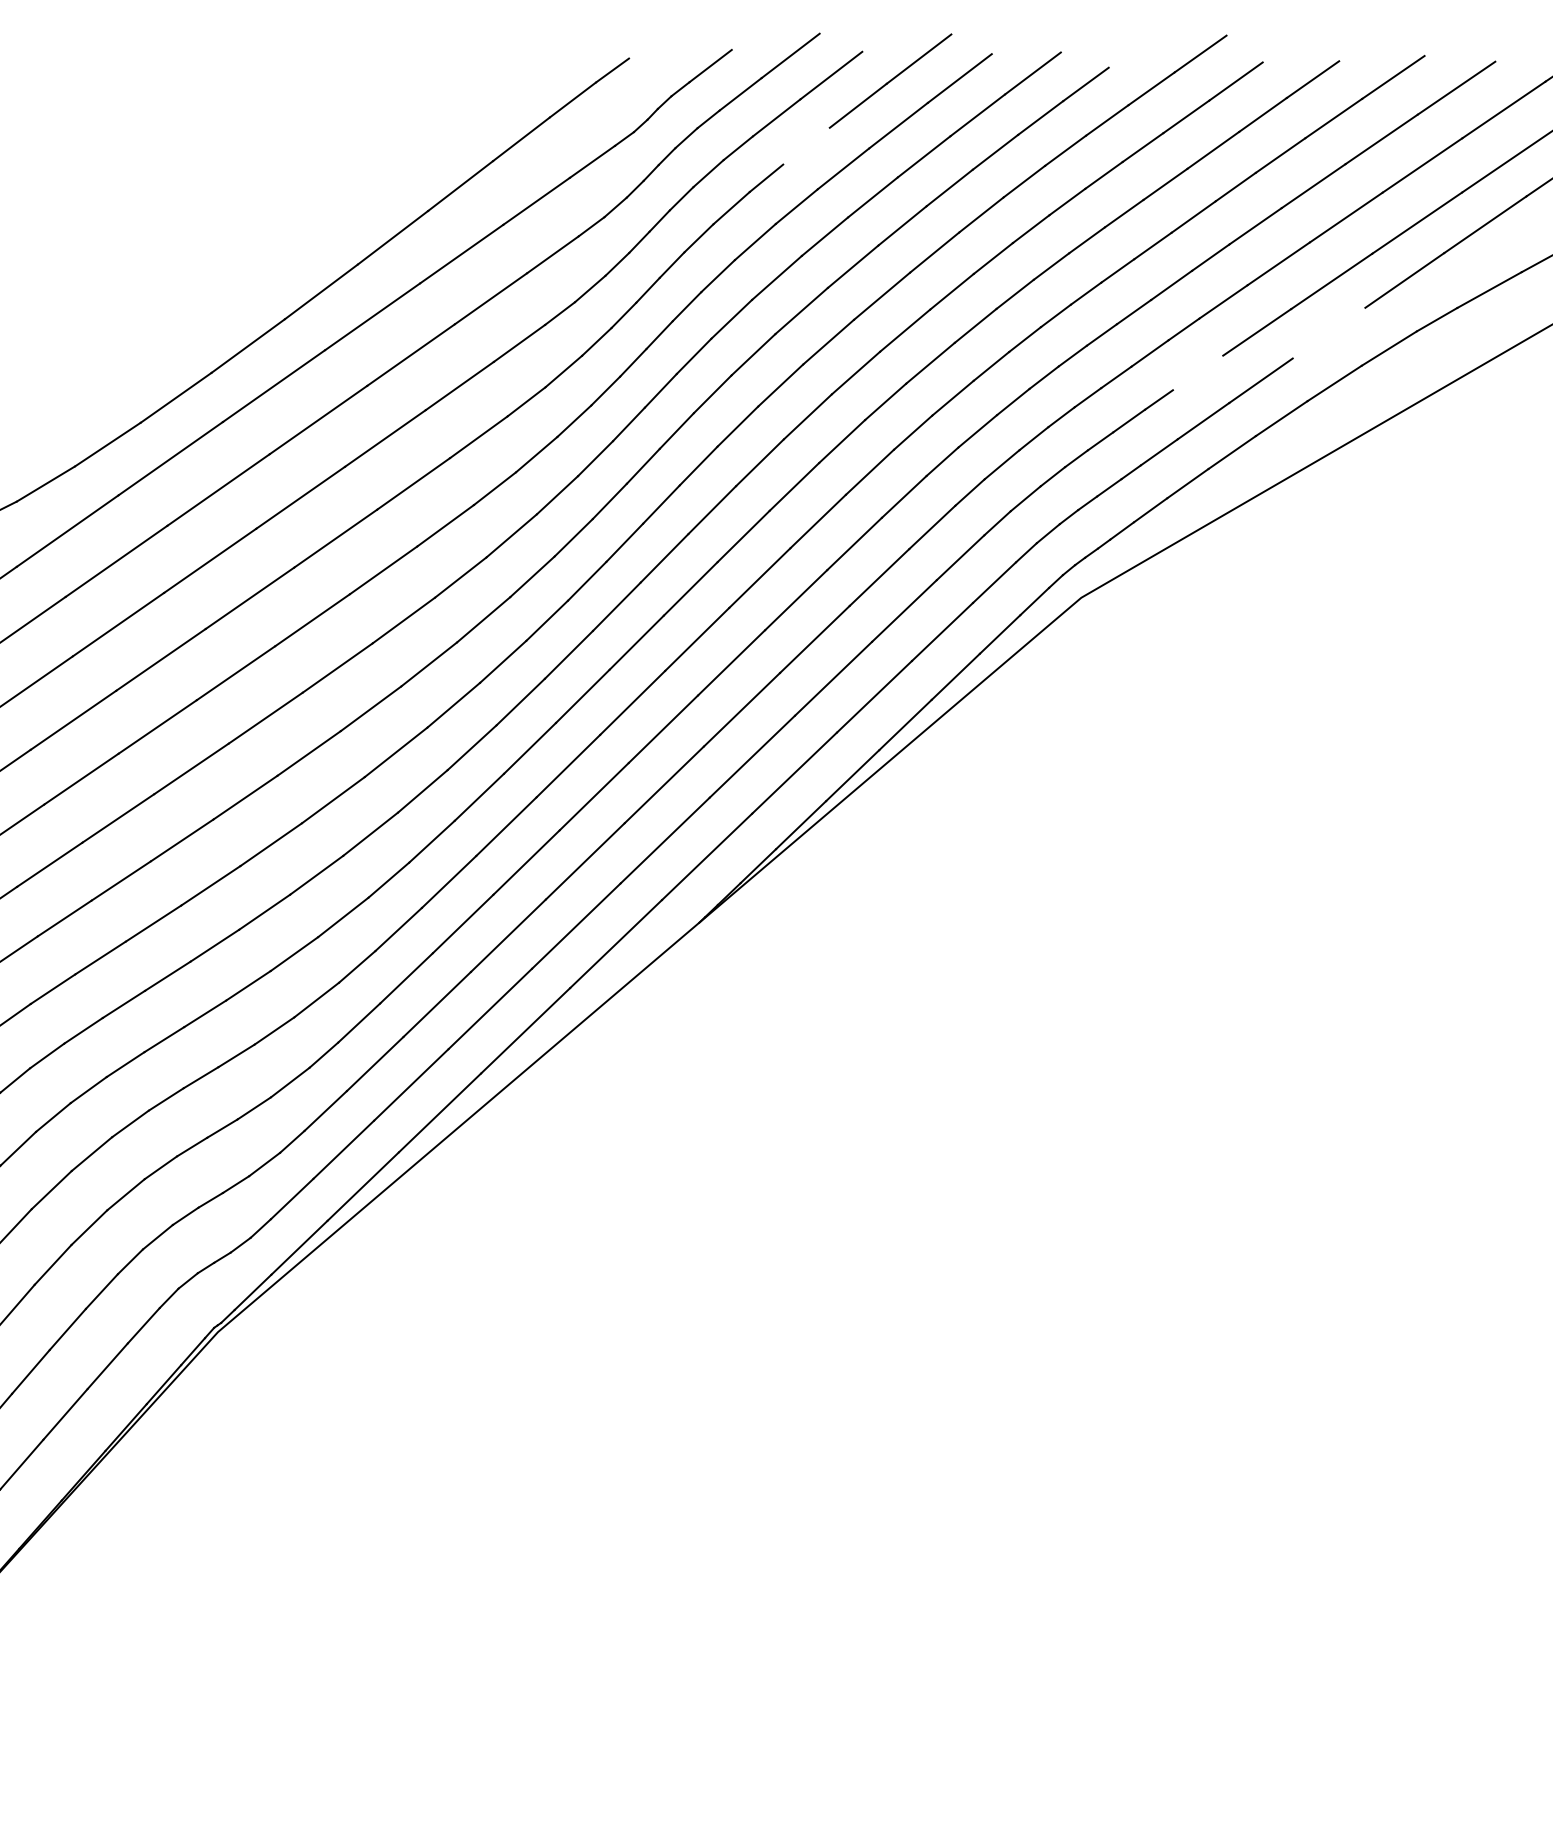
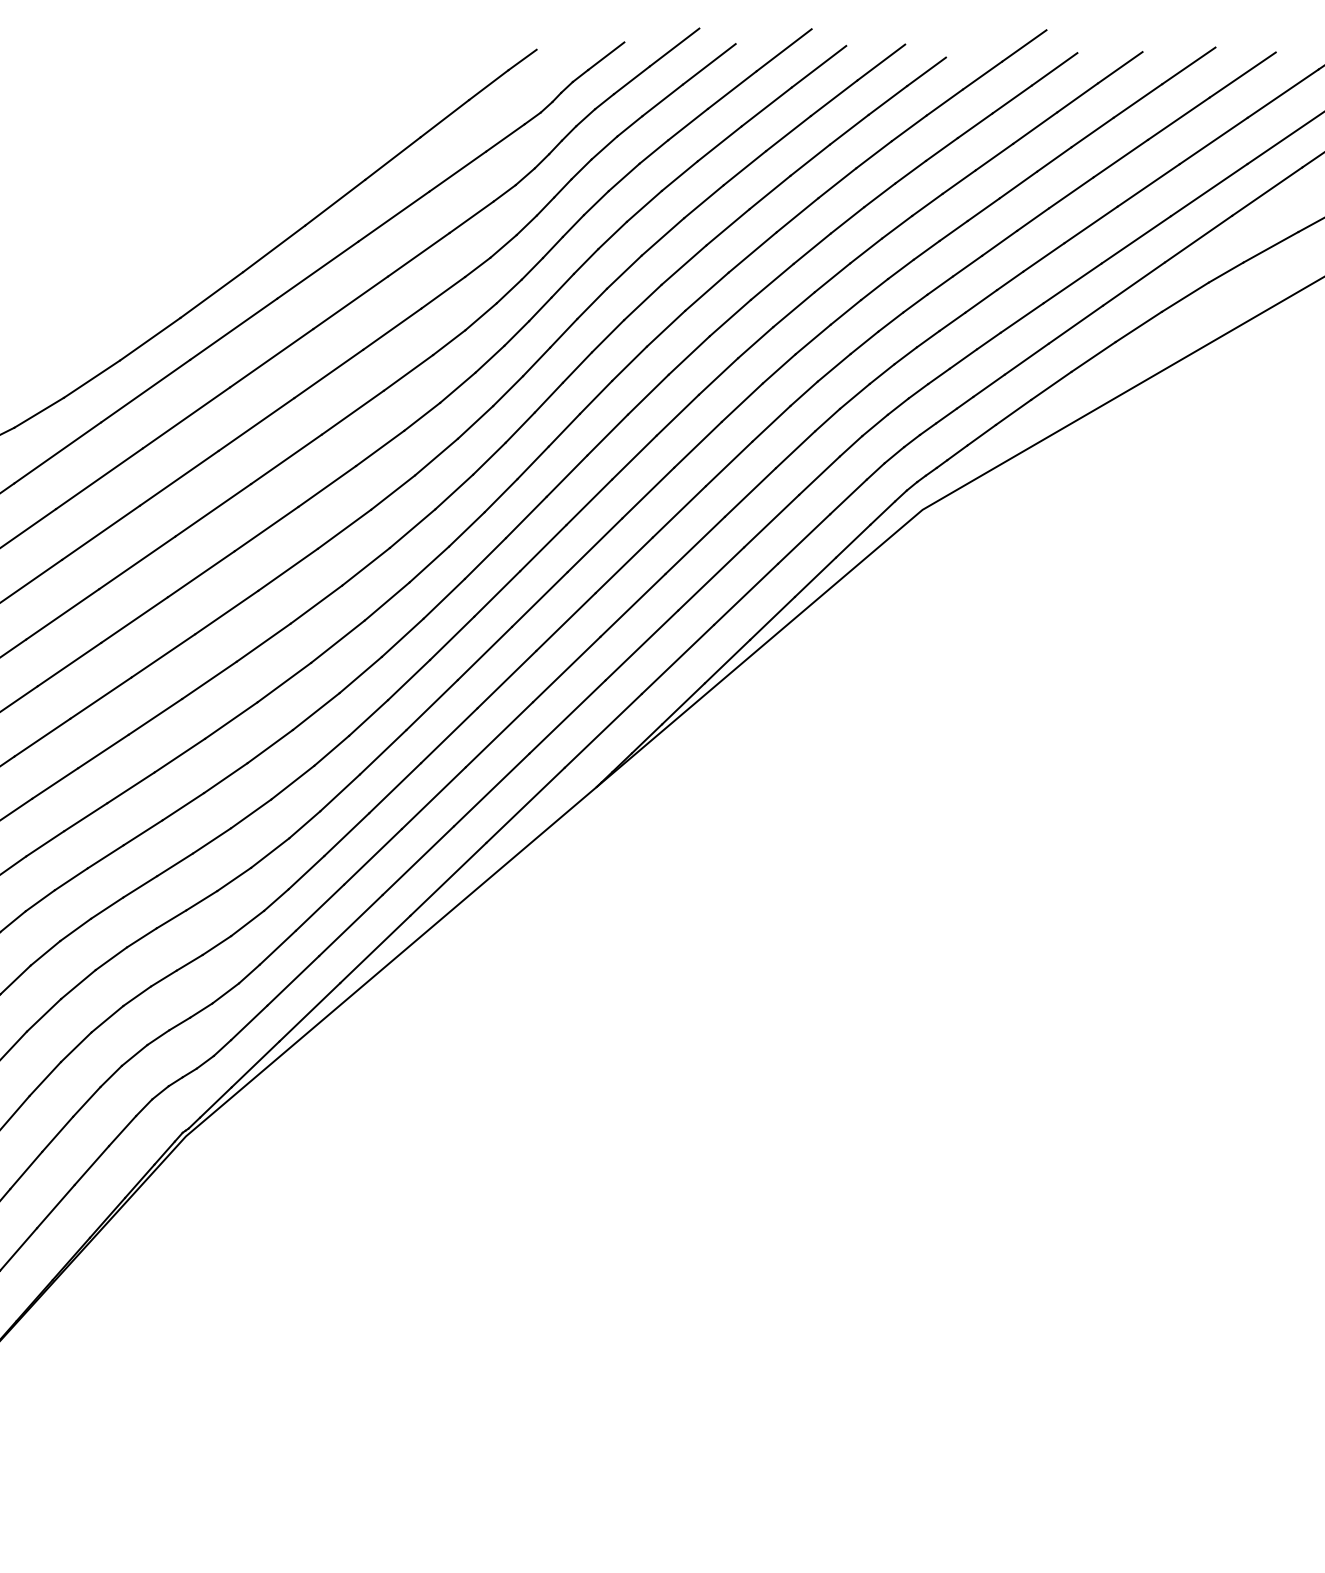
line: (806, 146) -> (688, 124), added
line: (1328, 332) -> (1133, 283), added
line: (1197, 372) -> (1021, 317), added

